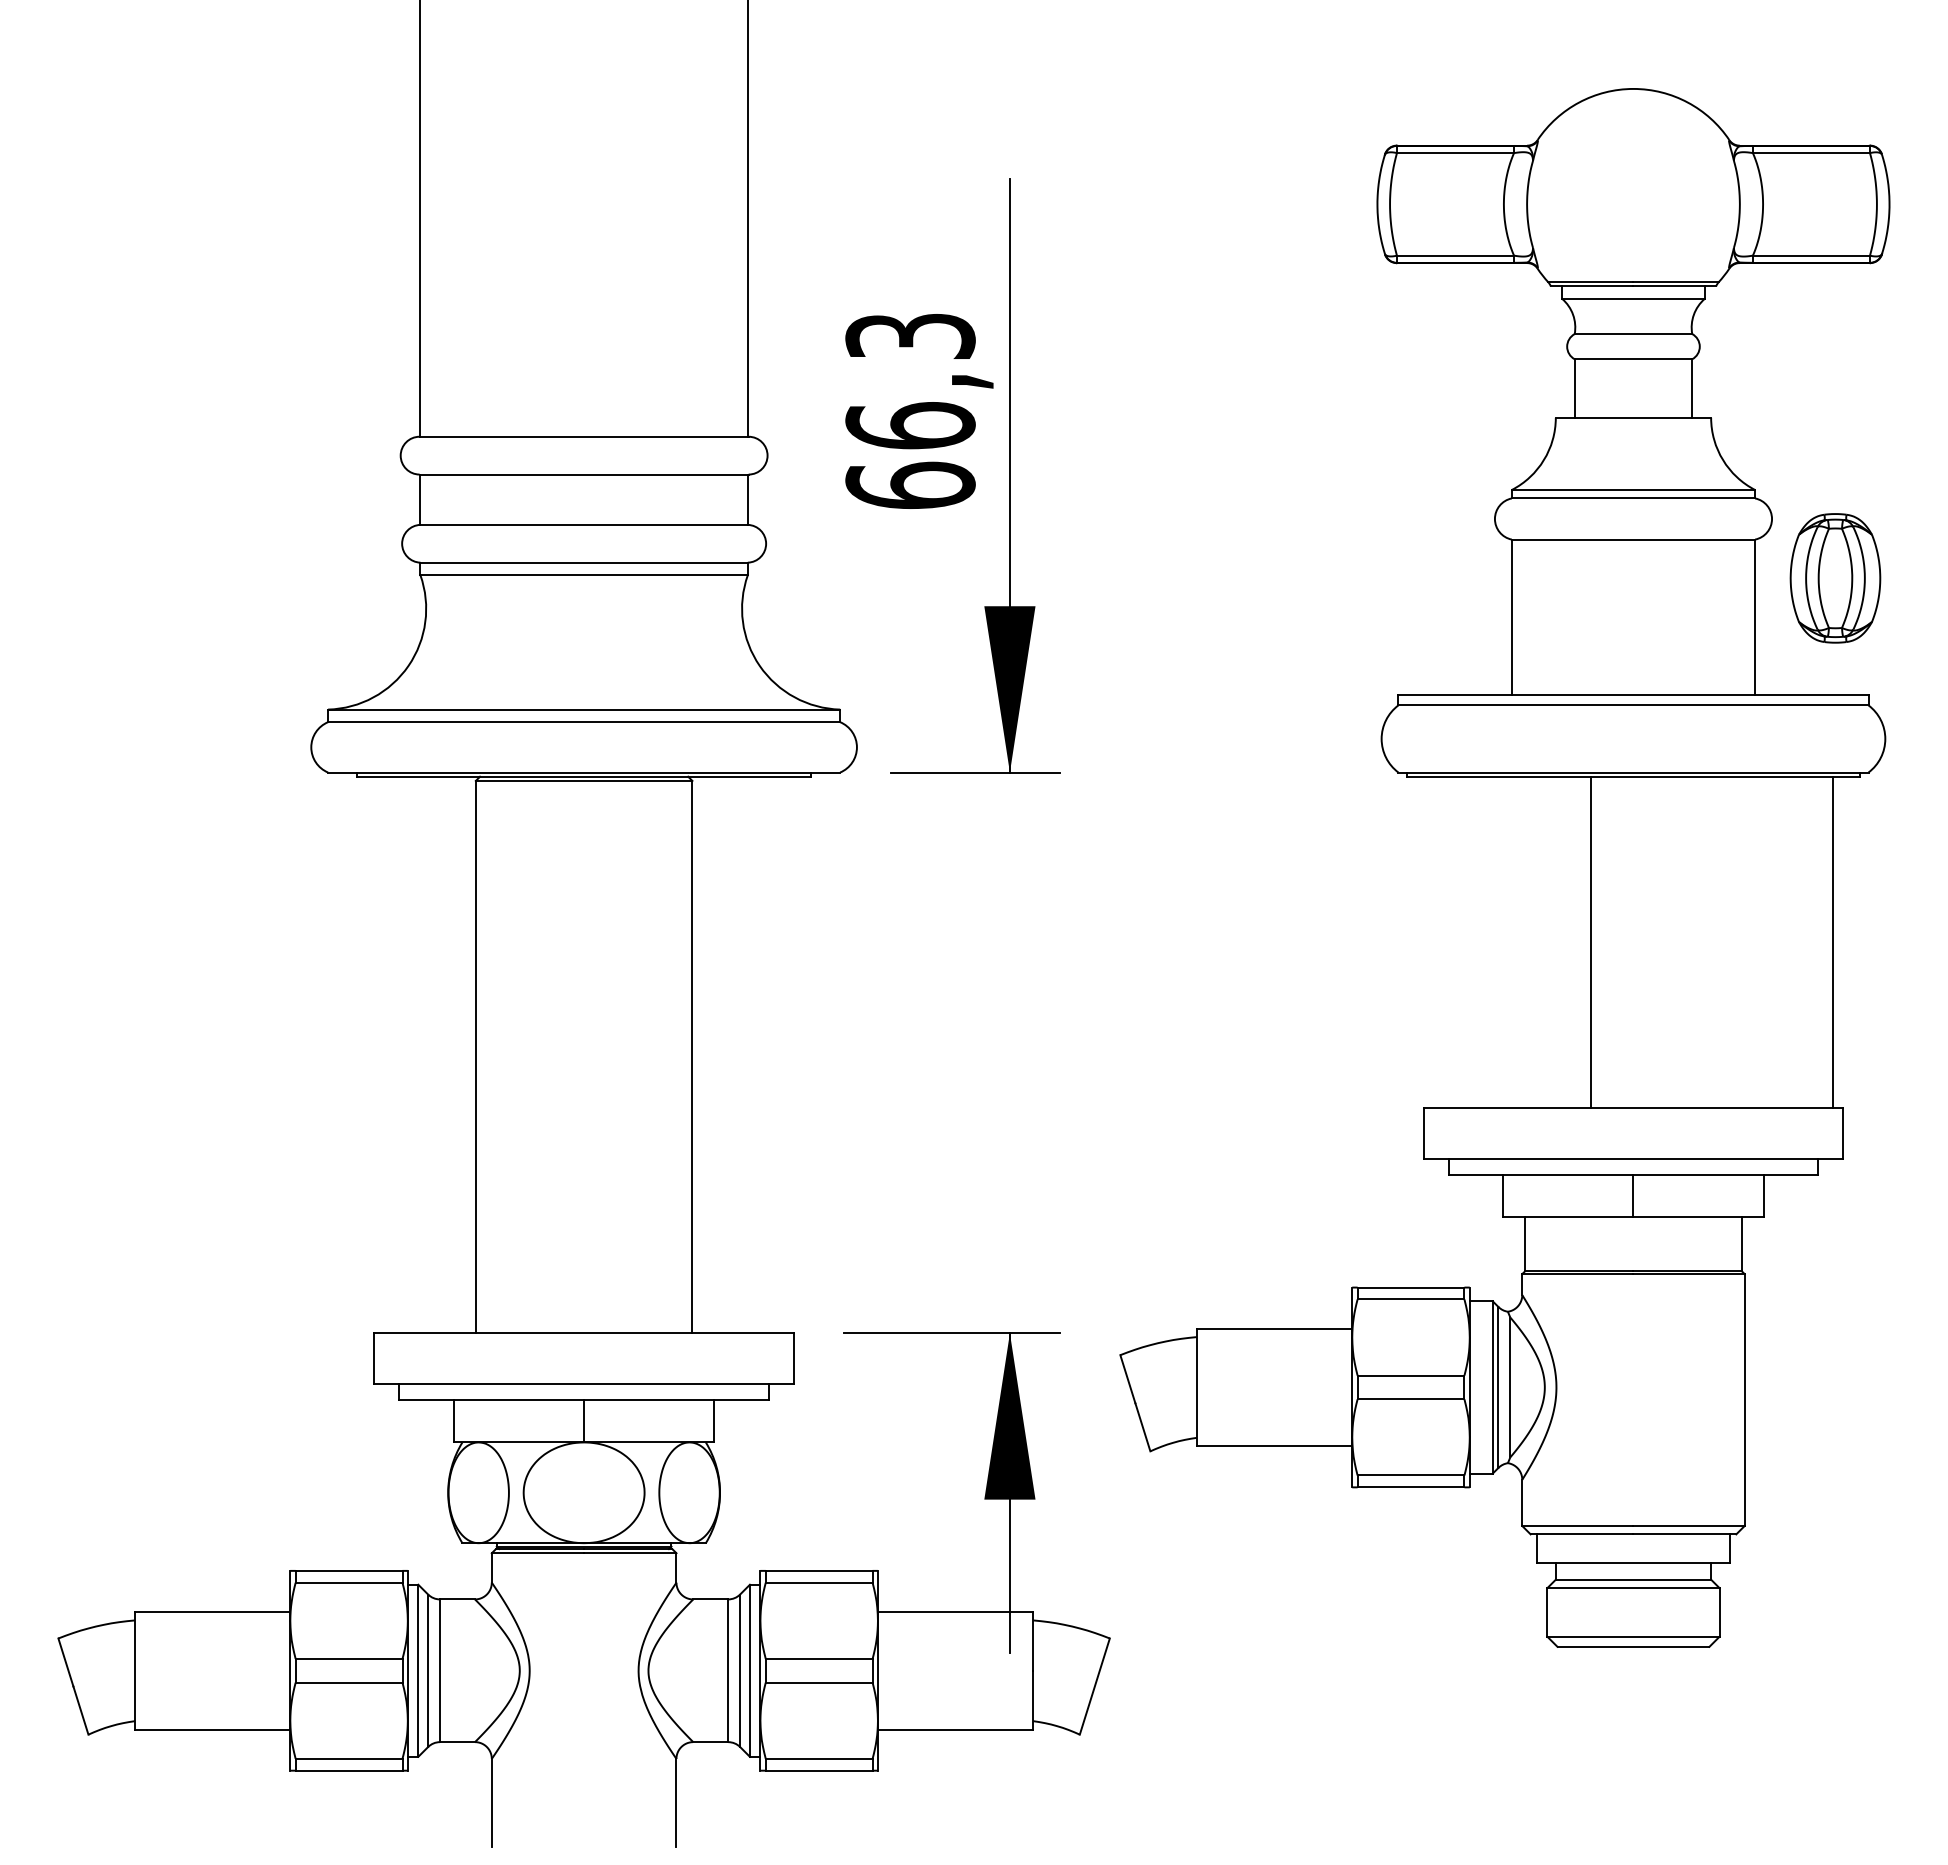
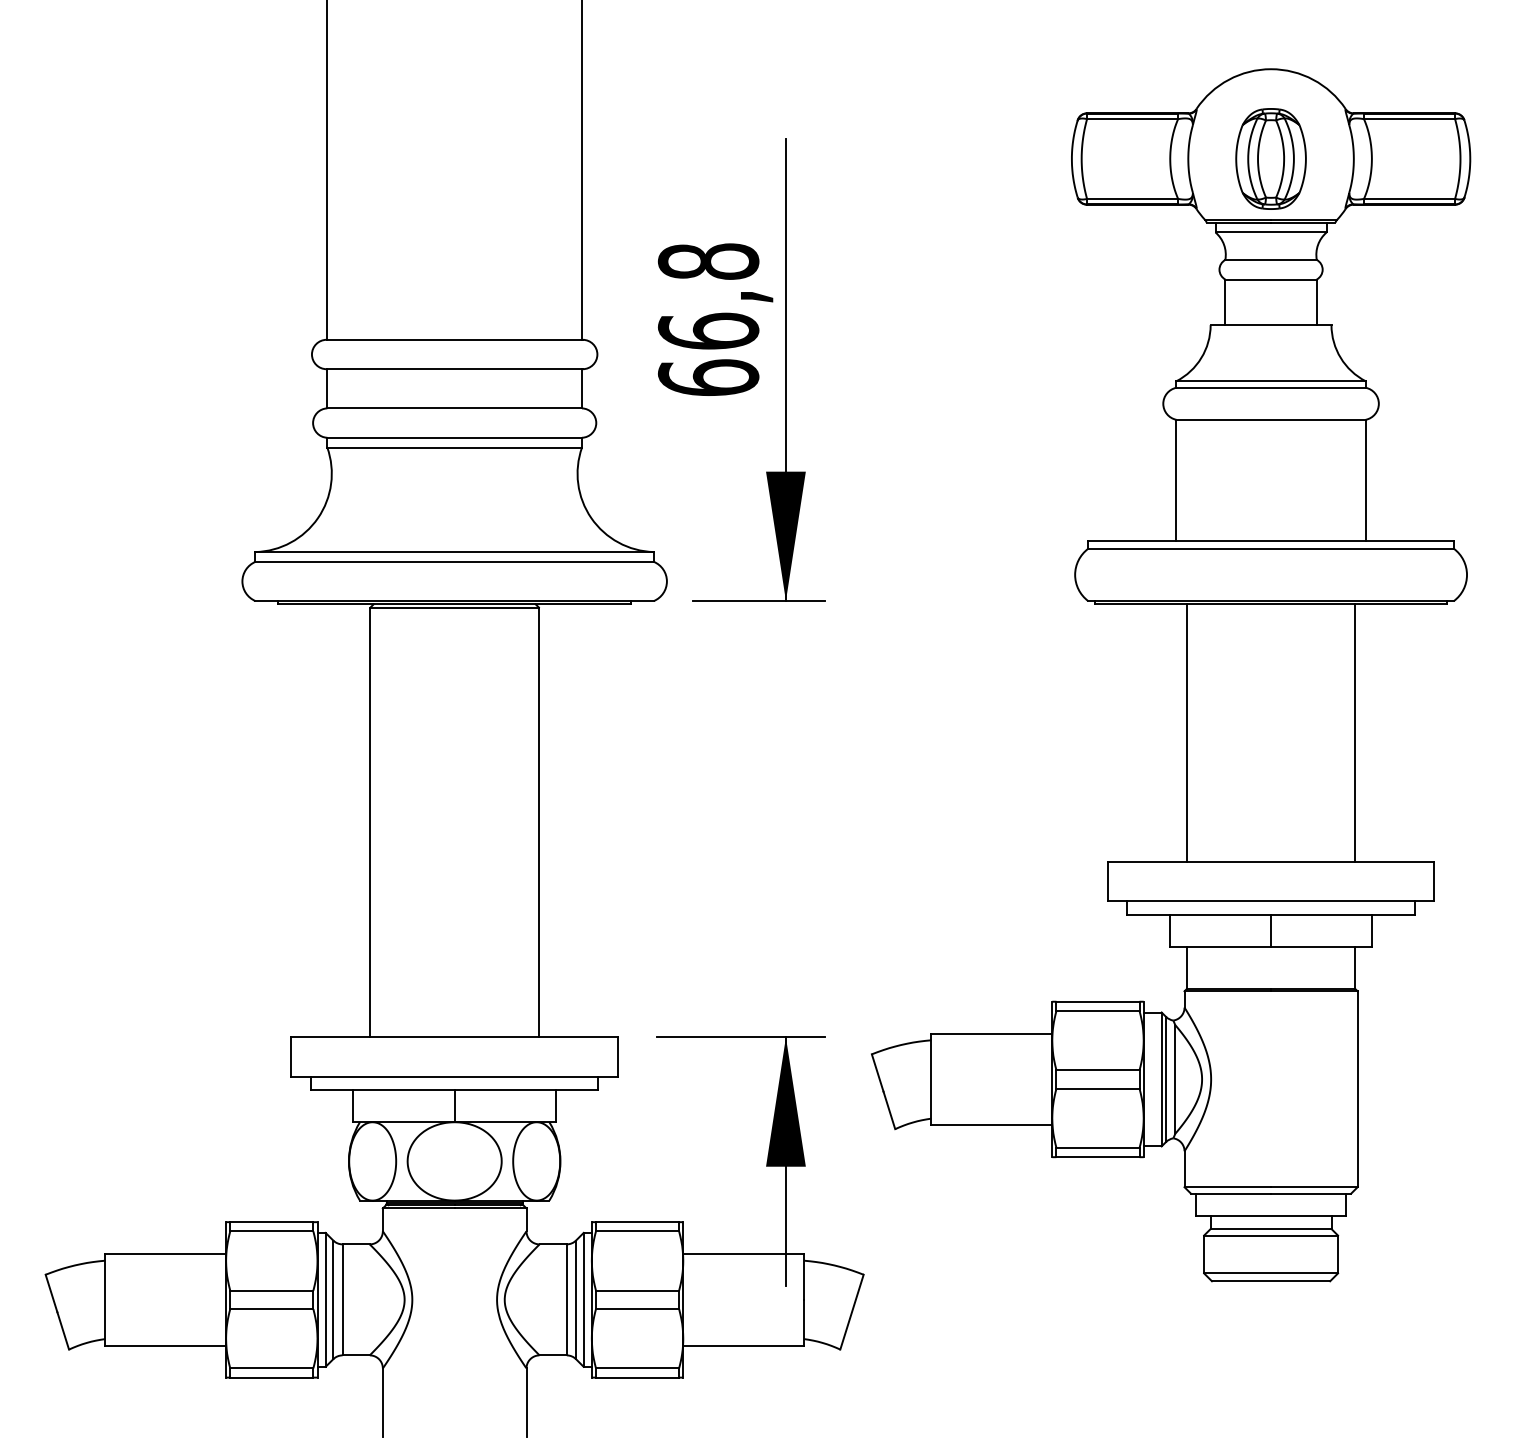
text: (910, 335) -> (708, 261), 66,3 -> 66,8
part: (1835, 578) -> (1271, 159), moved
line: (1591, 942) -> (1187, 733), moved
line: (1832, 942) -> (1355, 733), moved

